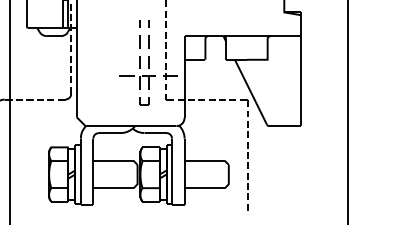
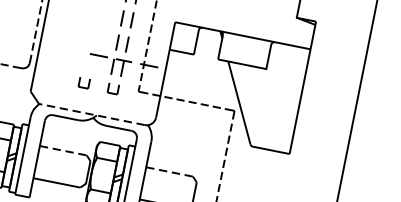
part: (119, 101) -> (84, 83), added
line: (130, 126) -> (91, 114), solid -> dashed
line: (113, 160) -> (63, 150), solid -> dashed
line: (205, 160) -> (170, 171), solid -> dashed

